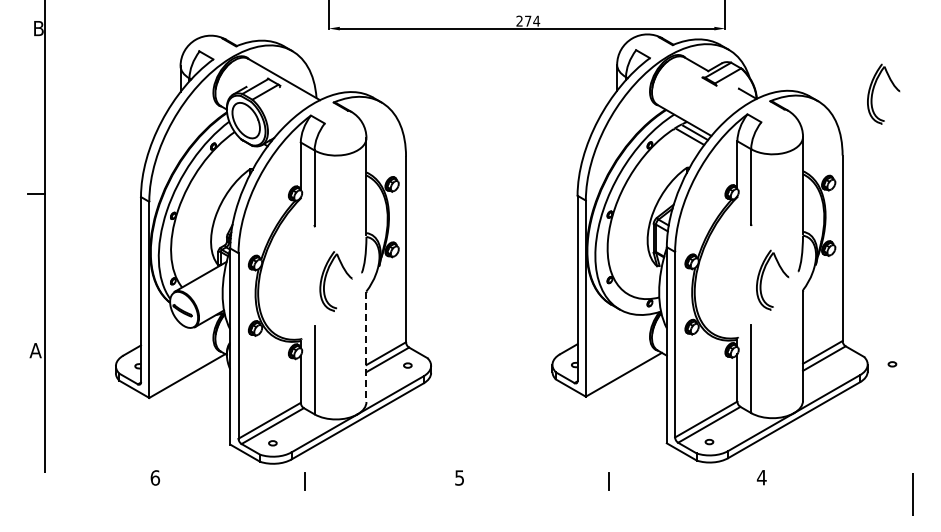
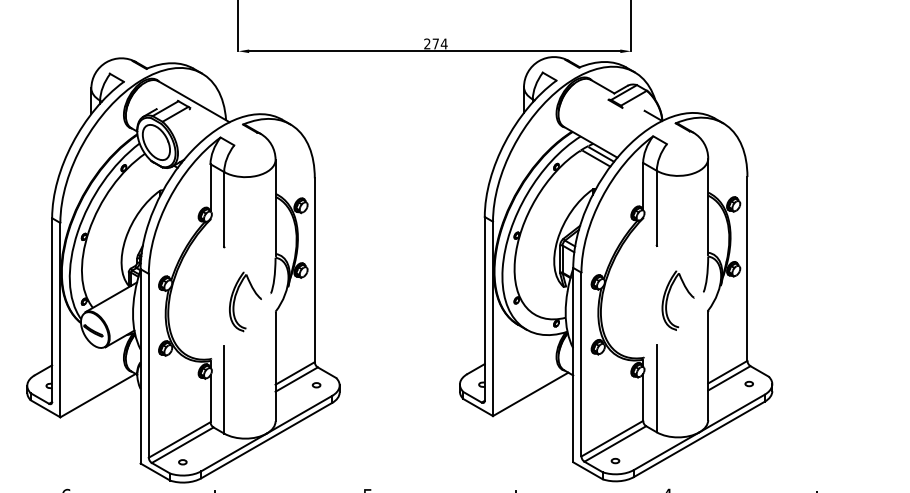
part: (874, 89) -> (779, 111), removed
line: (366, 347) -> (275, 367), dashed -> solid
part: (892, 364) -> (749, 384), moved

